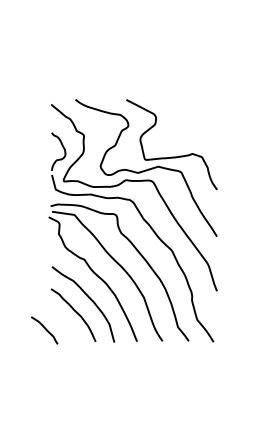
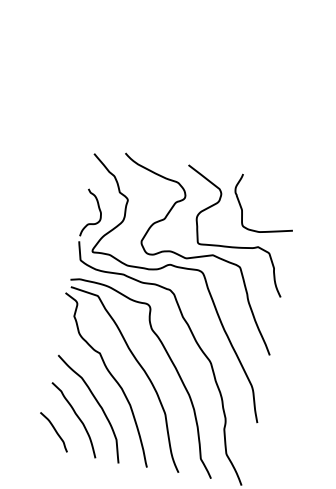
curve: (175, 126) -> (243, 209), added
curve: (44, 329) -> (54, 430), moved

